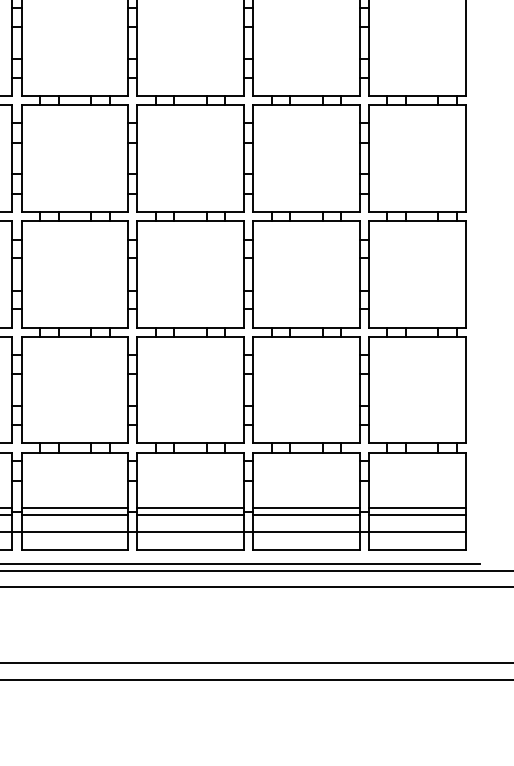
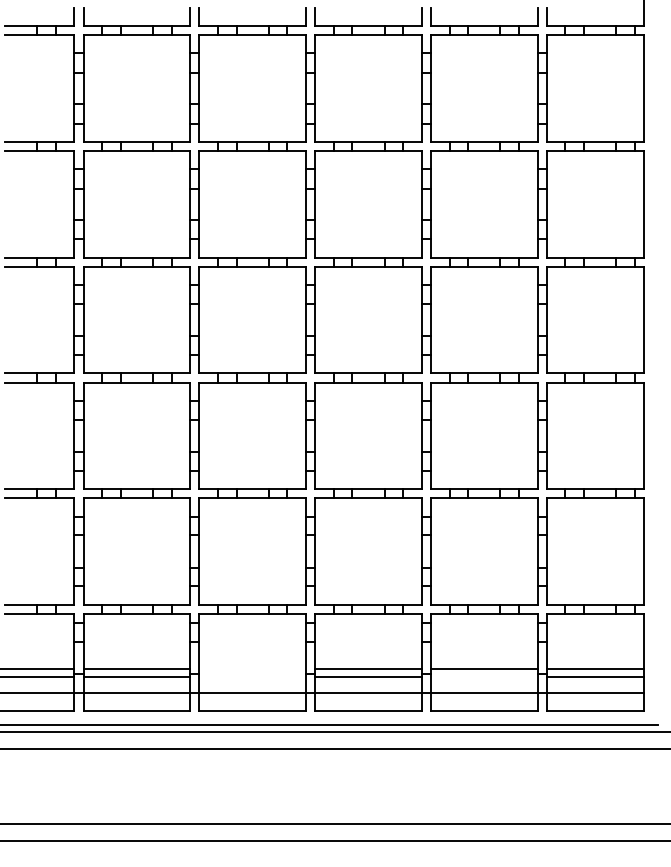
line: (74, 508) -> (252, 669), removed
line: (74, 515) -> (252, 676), removed
line: (306, 515) -> (484, 676), removed

